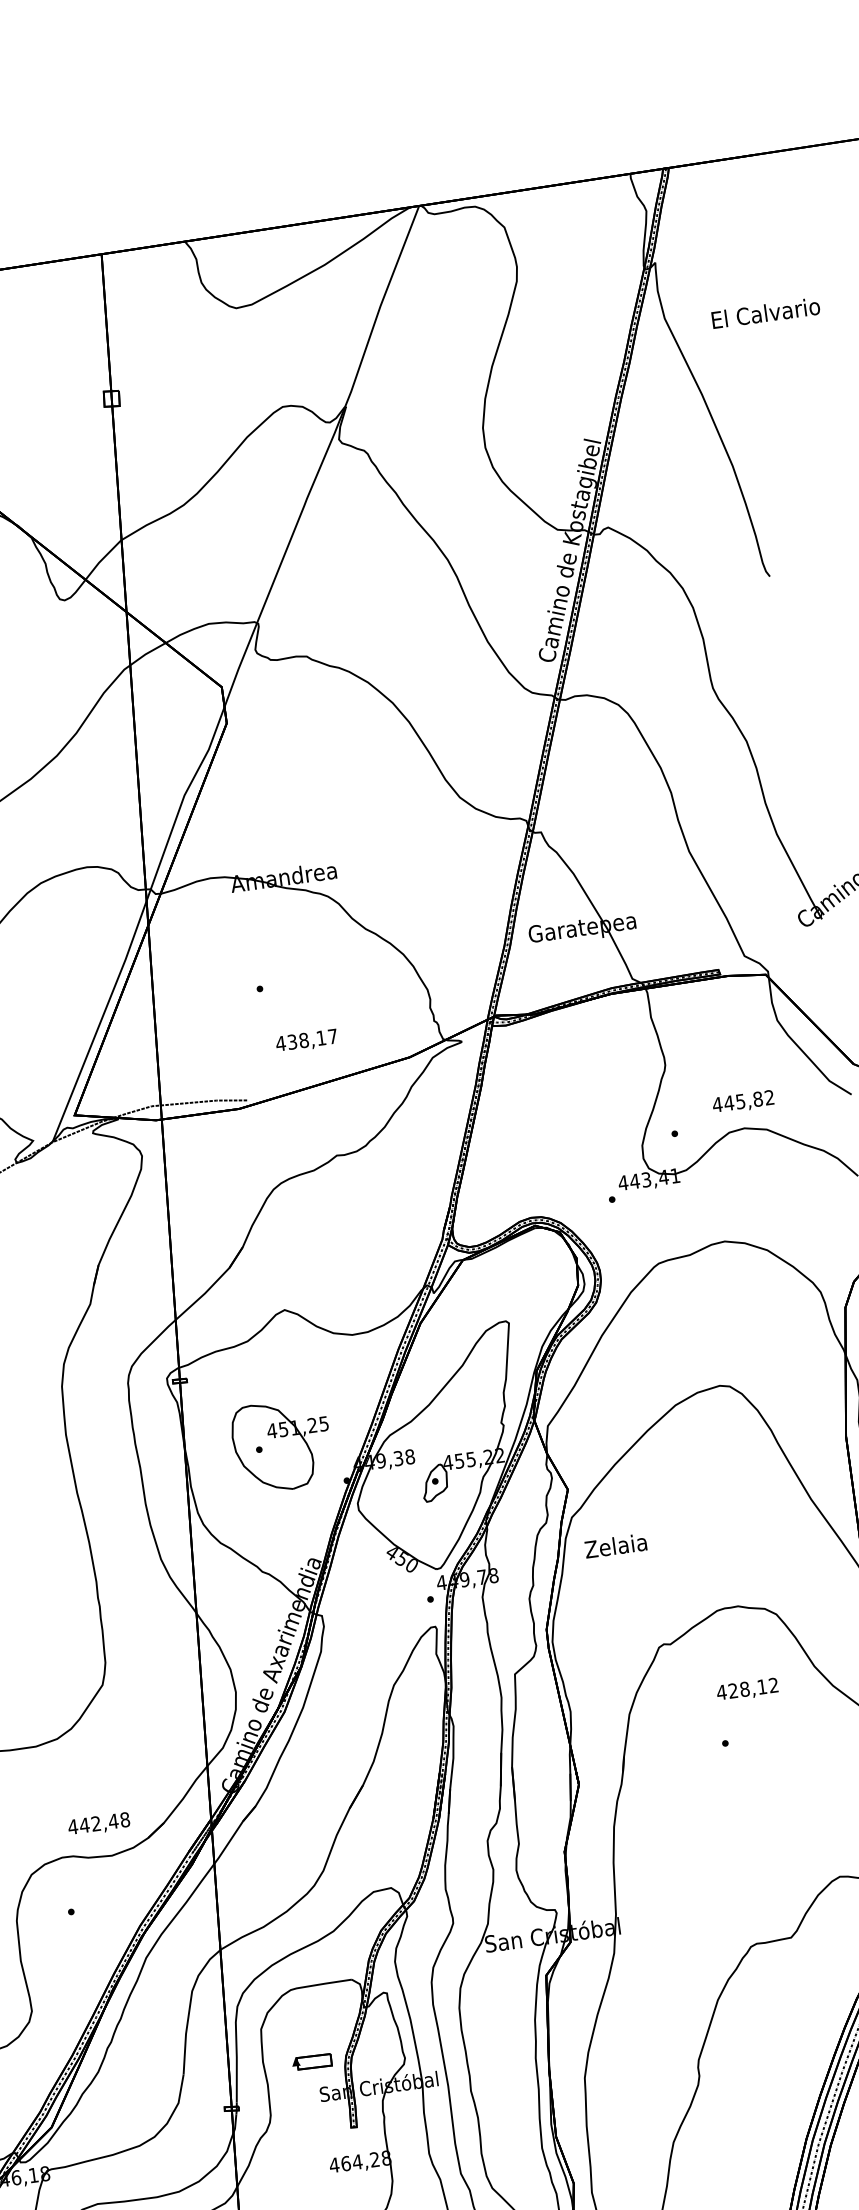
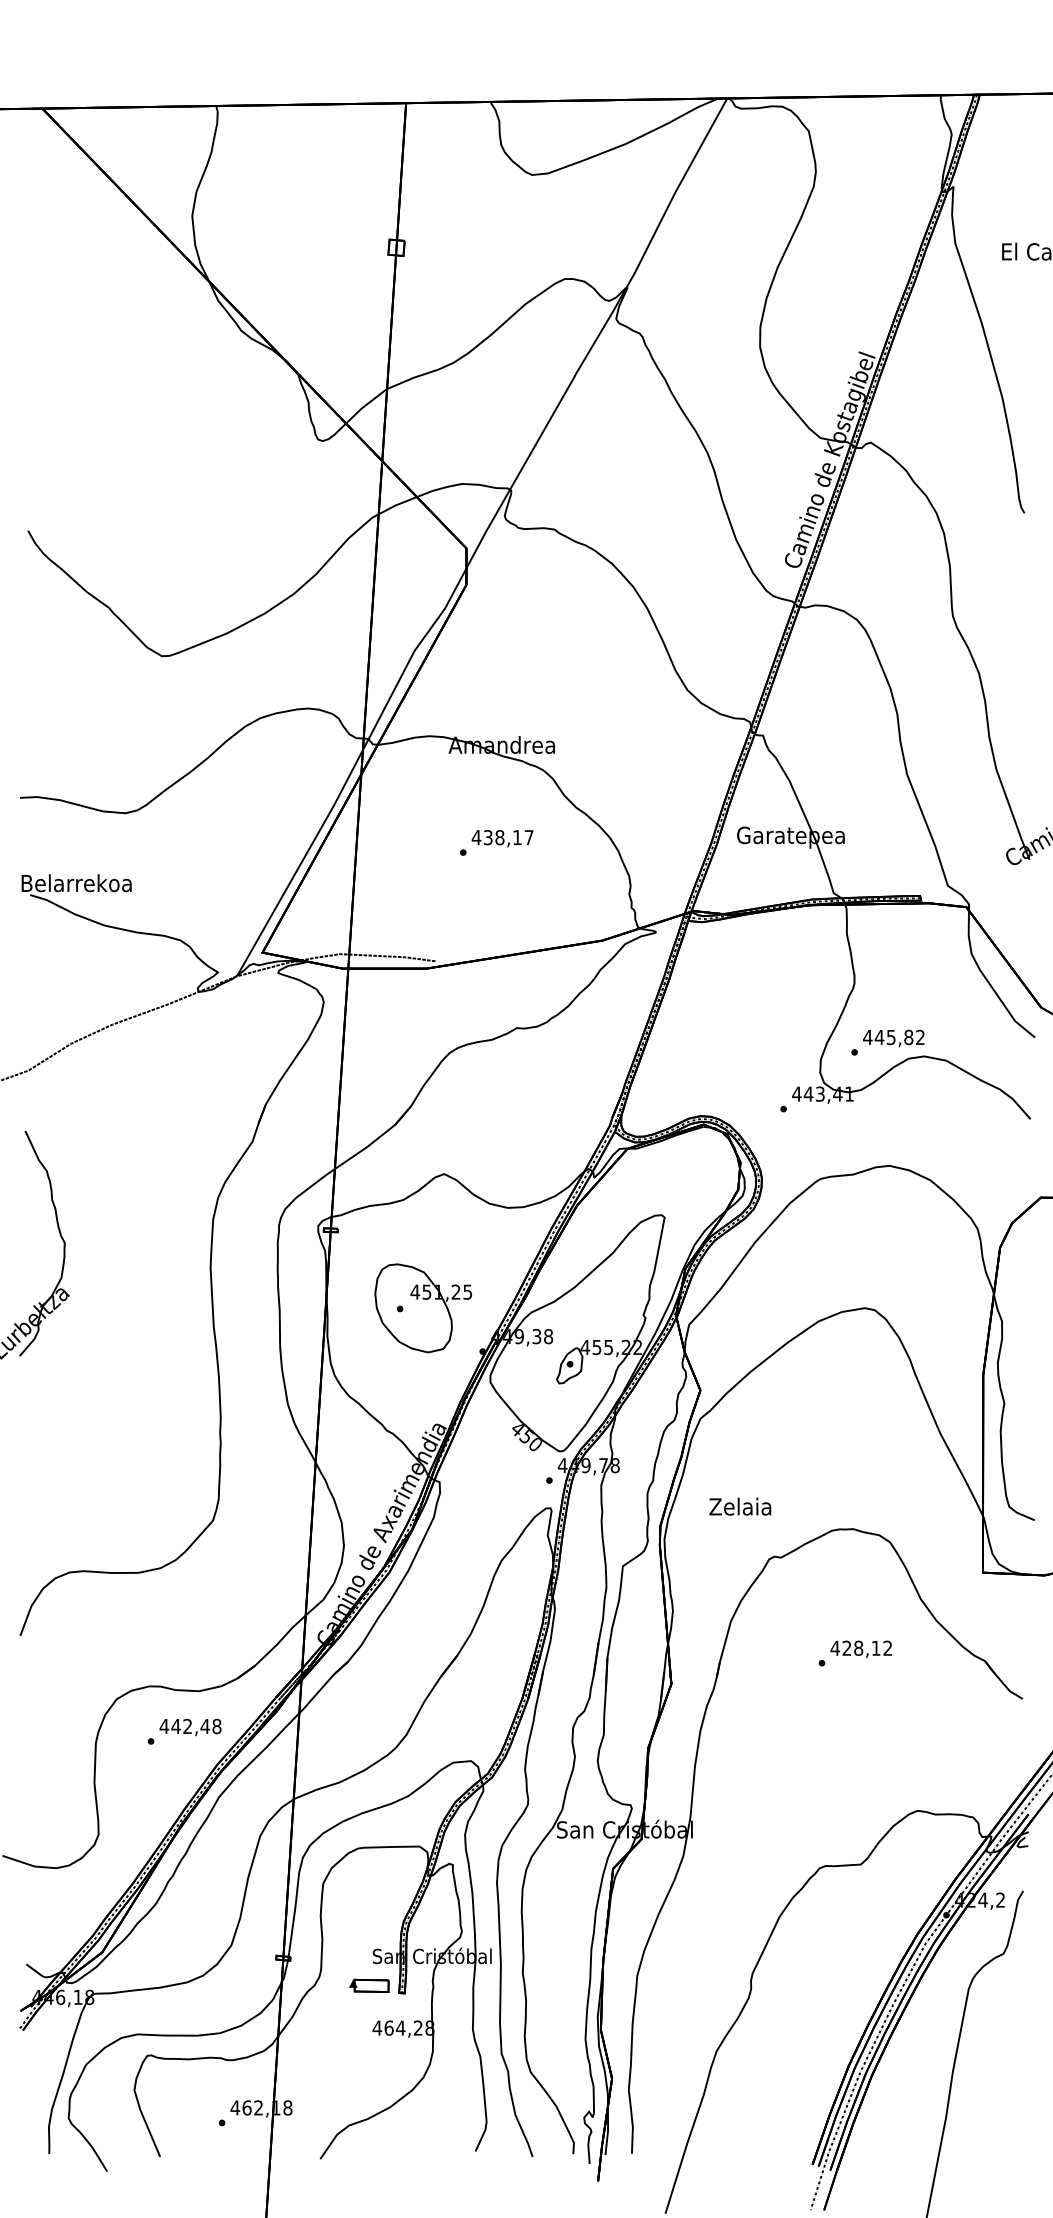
text: (306, 1041) -> (502, 838), moved
text: (743, 1102) -> (893, 1038), moved
text: (616, 1545) -> (740, 1506), moved
text: (746, 1690) -> (860, 1649), moved
text: (99, 1824) -> (190, 1727), moved
part: (312, 2061) -> (369, 1985), moved

